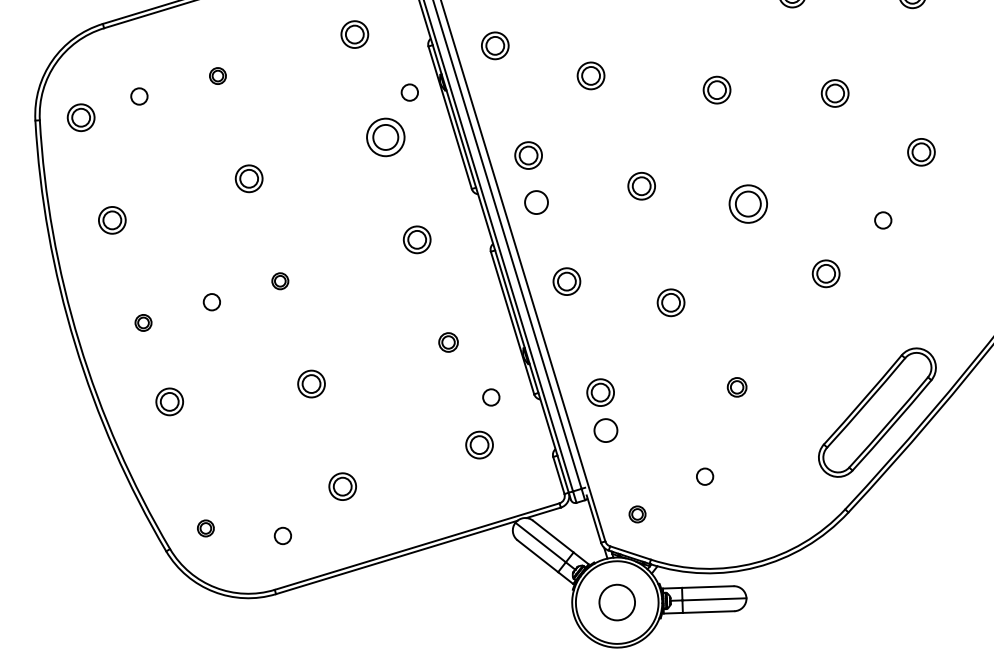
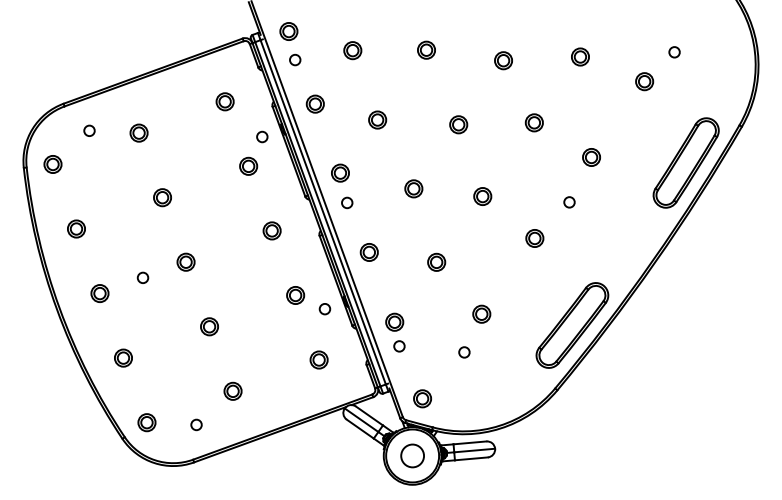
part: (217, 75) -> (138, 132), size x1.67
circle: (139, 95) -> (89, 130), moved
part: (385, 135) -> (248, 165), size x0.71
circle: (537, 201) -> (347, 202), size x0.71
part: (748, 203) -> (482, 196), size x0.71
part: (279, 280) -> (185, 261), size x1.67
part: (142, 322) -> (99, 293), size x1.67
part: (448, 342) -> (295, 295), size x1.43
part: (736, 386) -> (481, 313), size x1.43
circle: (490, 397) -> (324, 309), moved
part: (169, 400) -> (123, 357), moved
circle: (606, 430) -> (399, 346), size x0.71
circle: (705, 476) -> (464, 352), moved
part: (637, 513) -> (422, 398), size x1.67
part: (205, 527) -> (146, 422), size x1.67

